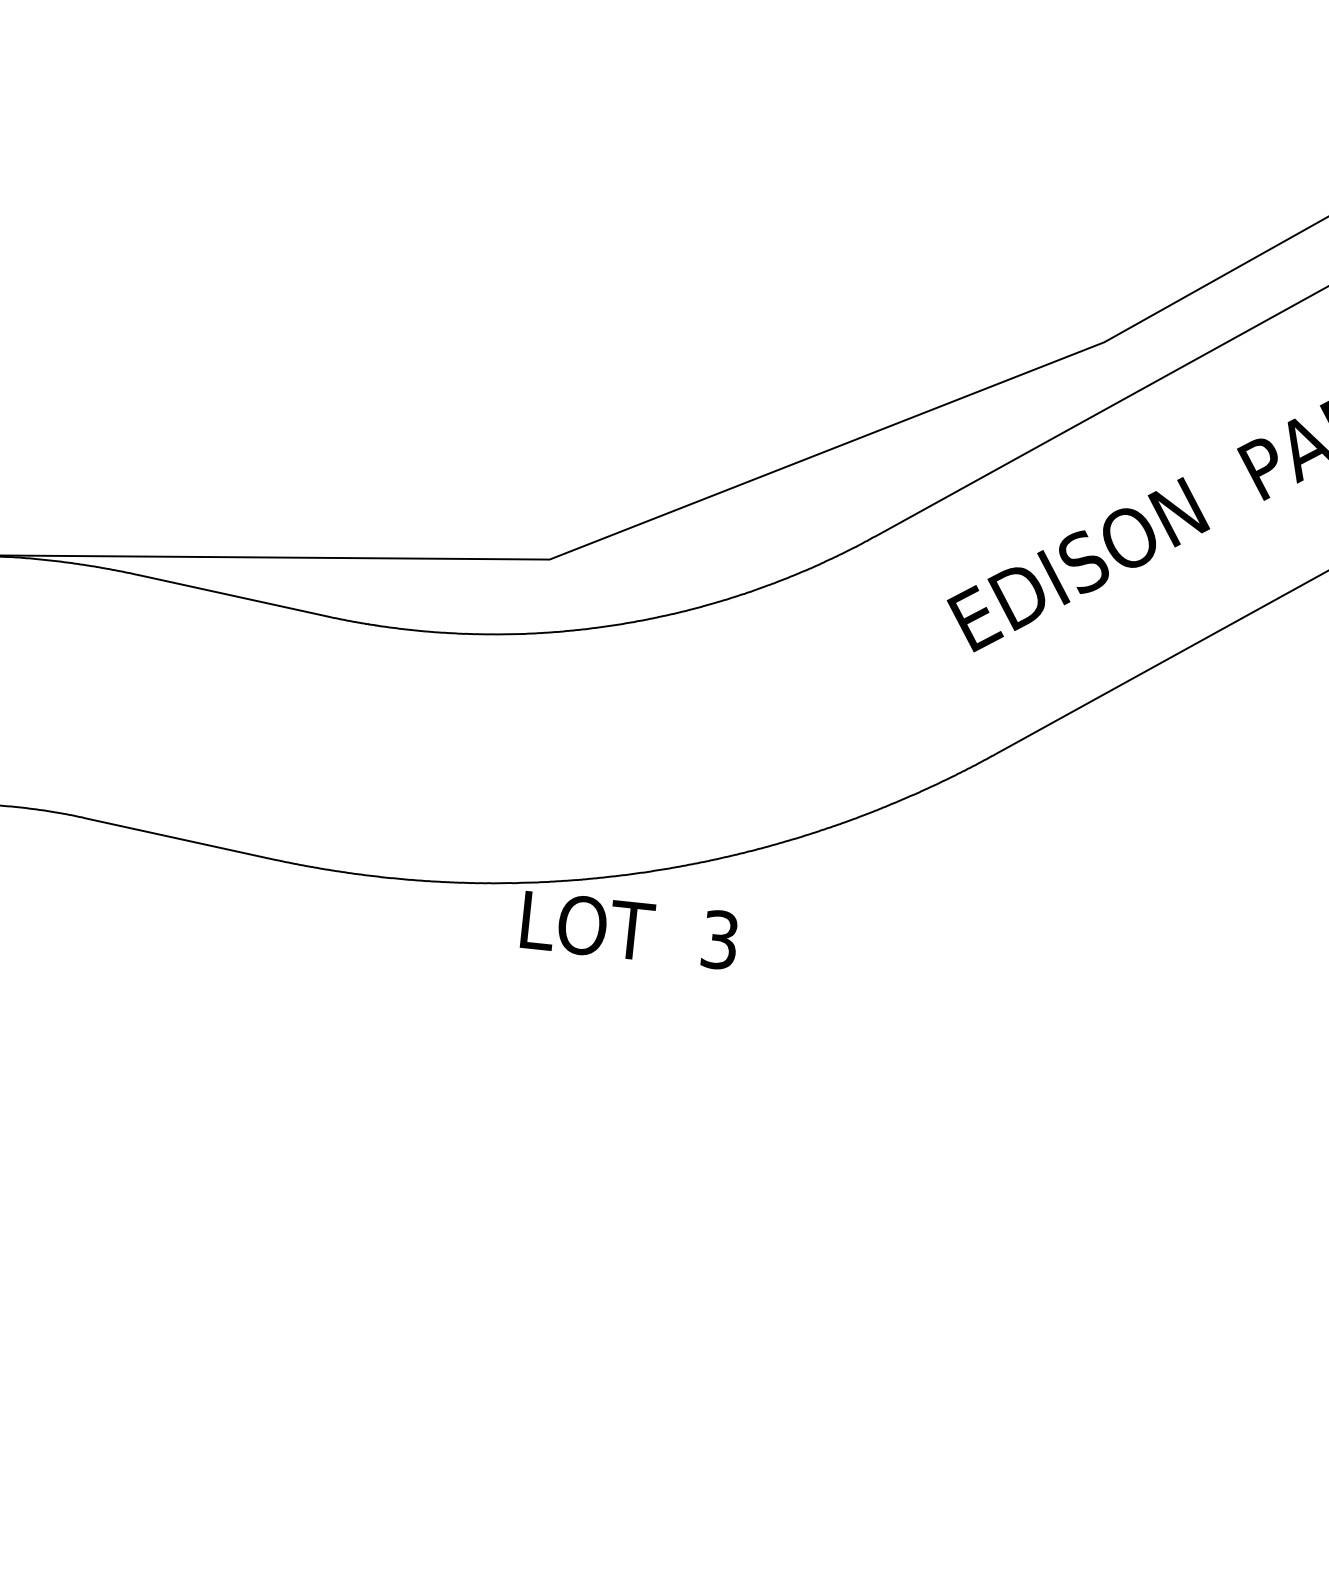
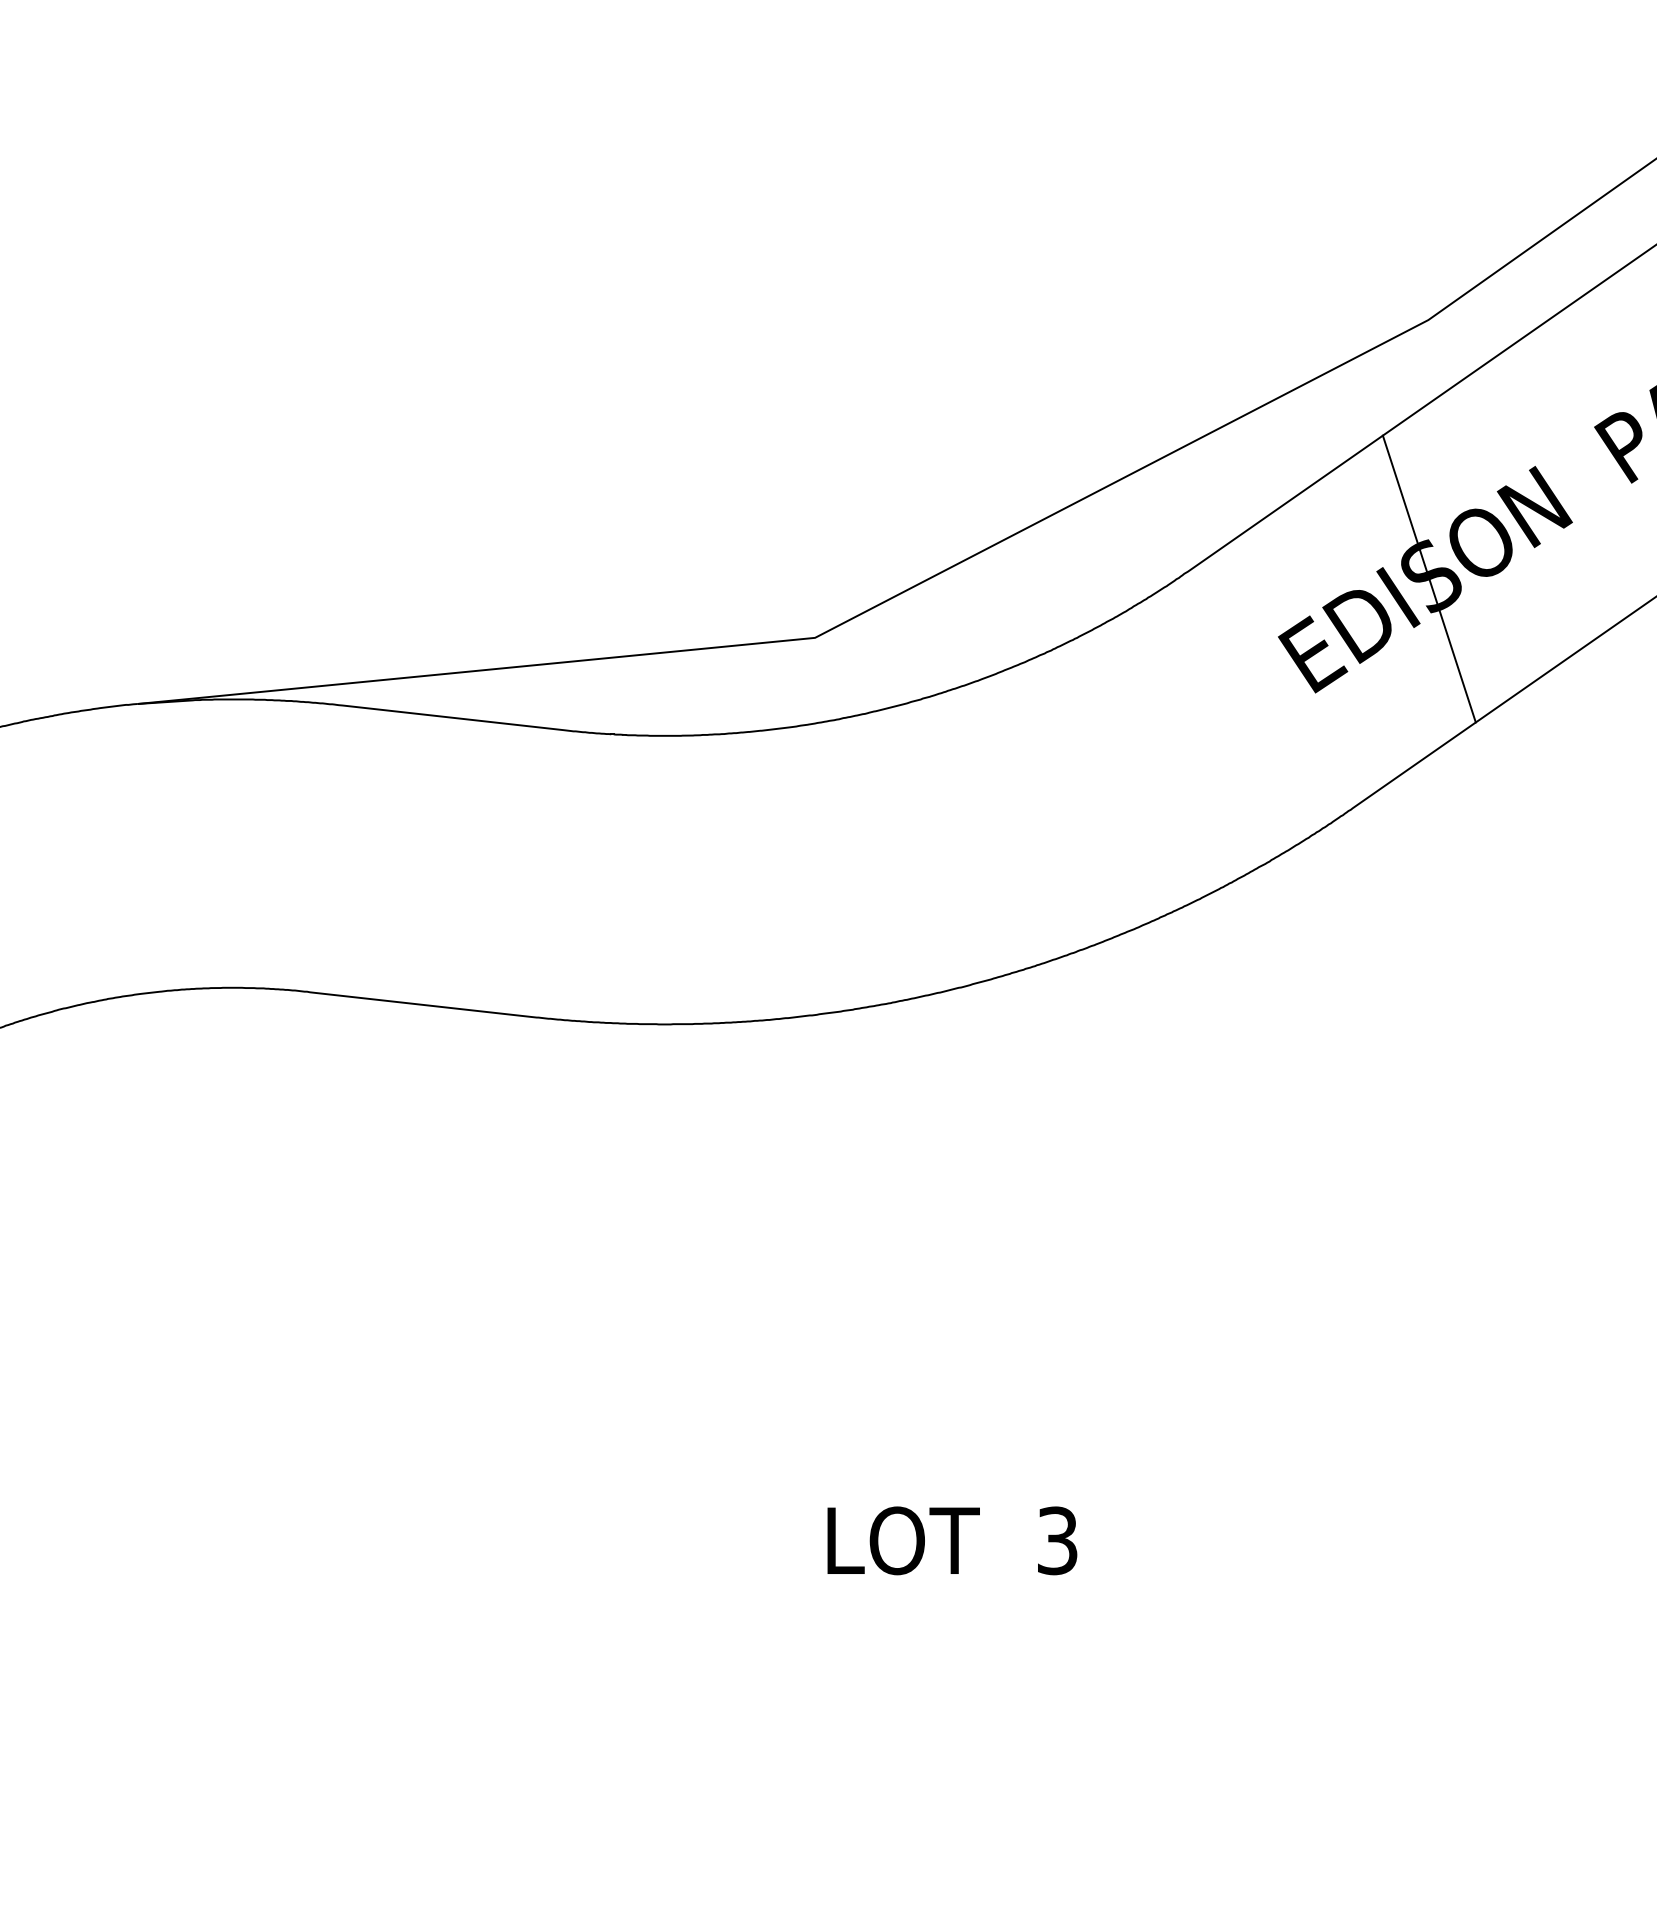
line: (1081, 563) -> (1428, 578), added
text: (629, 930) -> (952, 1540), moved

